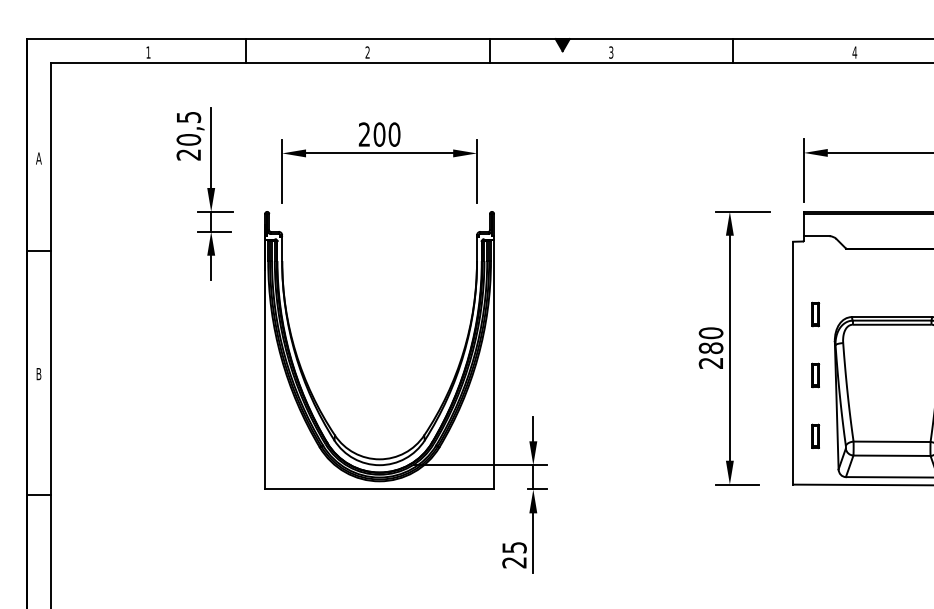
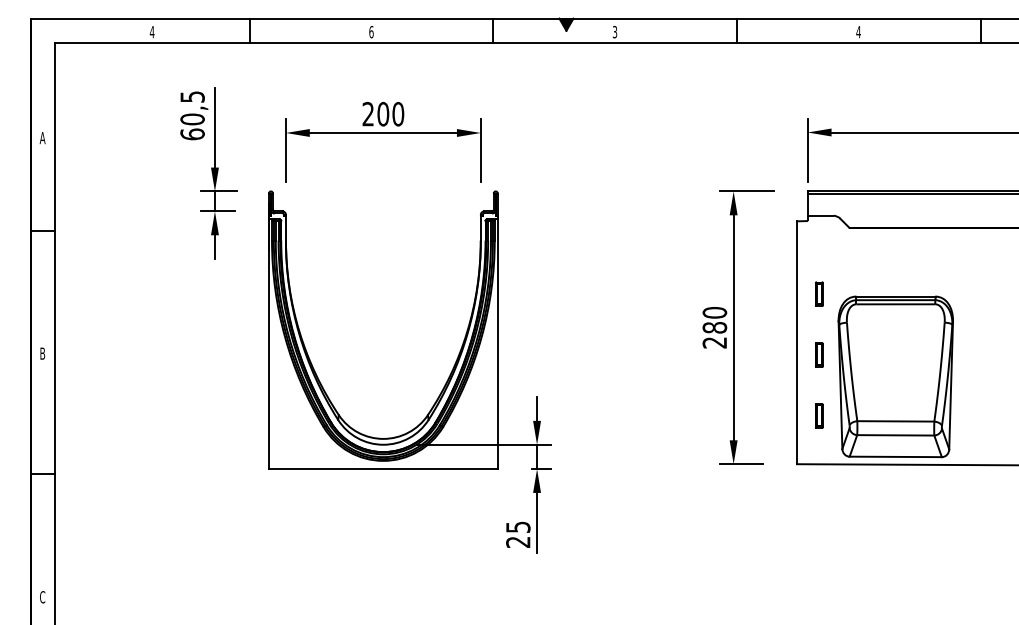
text: (147, 52) -> (151, 32), 1 -> 4
text: (367, 52) -> (371, 32), 2 -> 6
text: (188, 154) -> (192, 134), 20,5 -> 60,5

